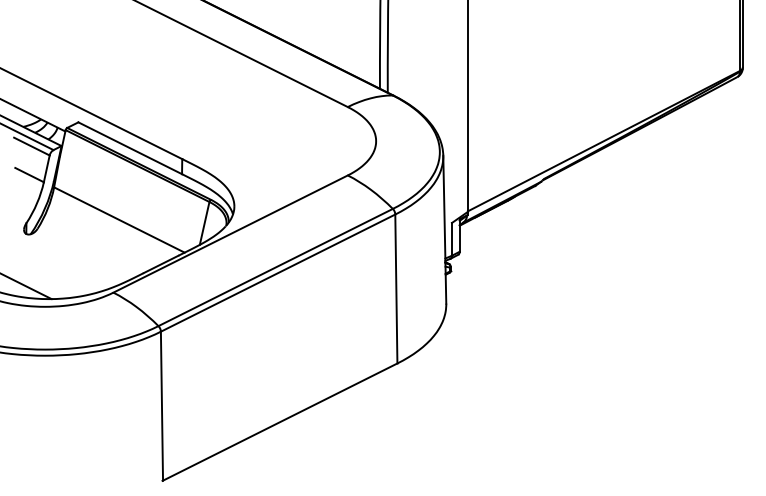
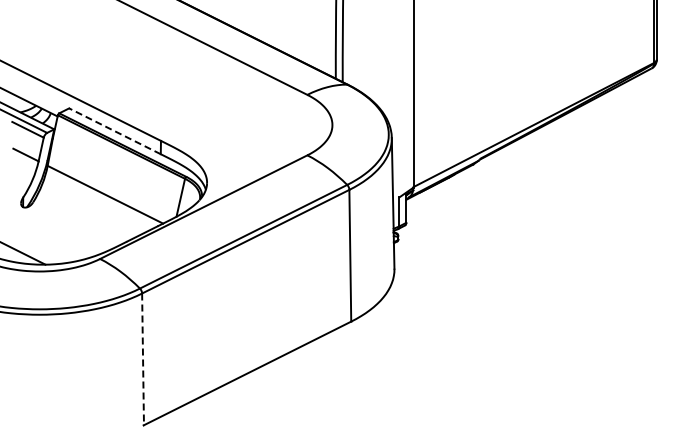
line: (129, 148) -> (114, 131), solid -> dashed
line: (162, 406) -> (143, 359), solid -> dashed

